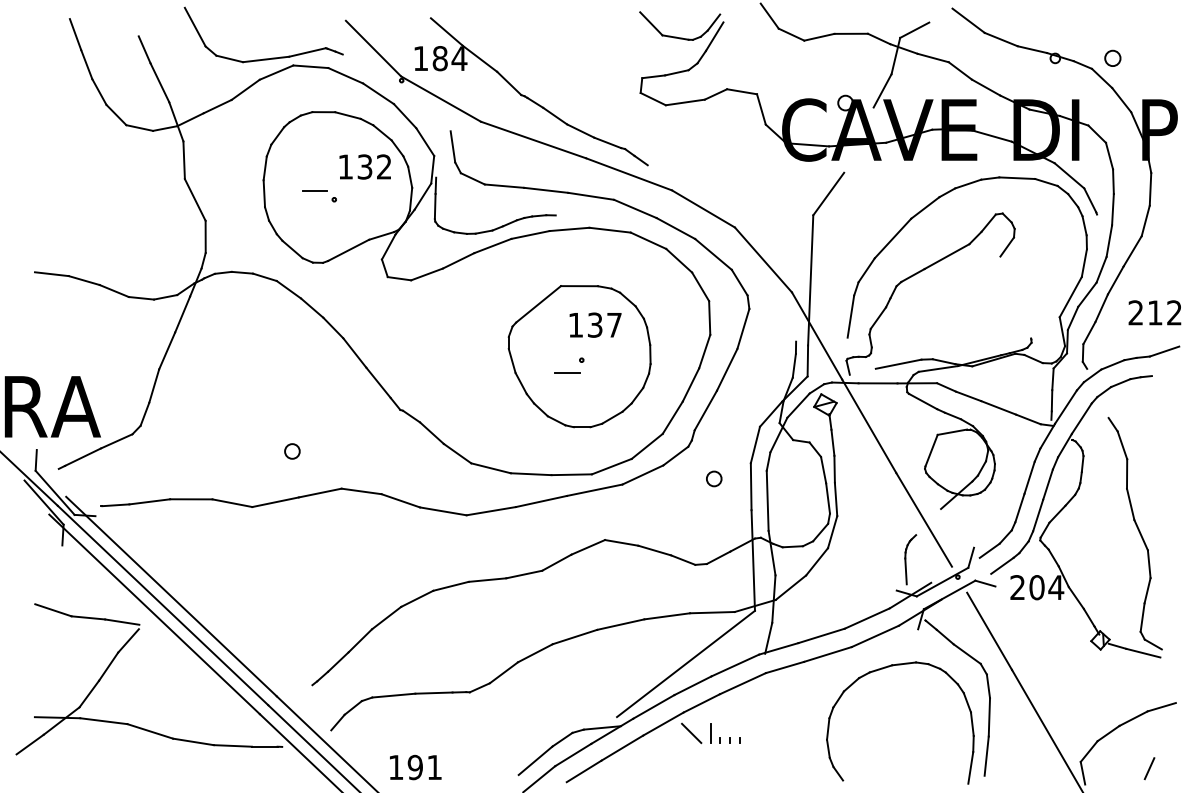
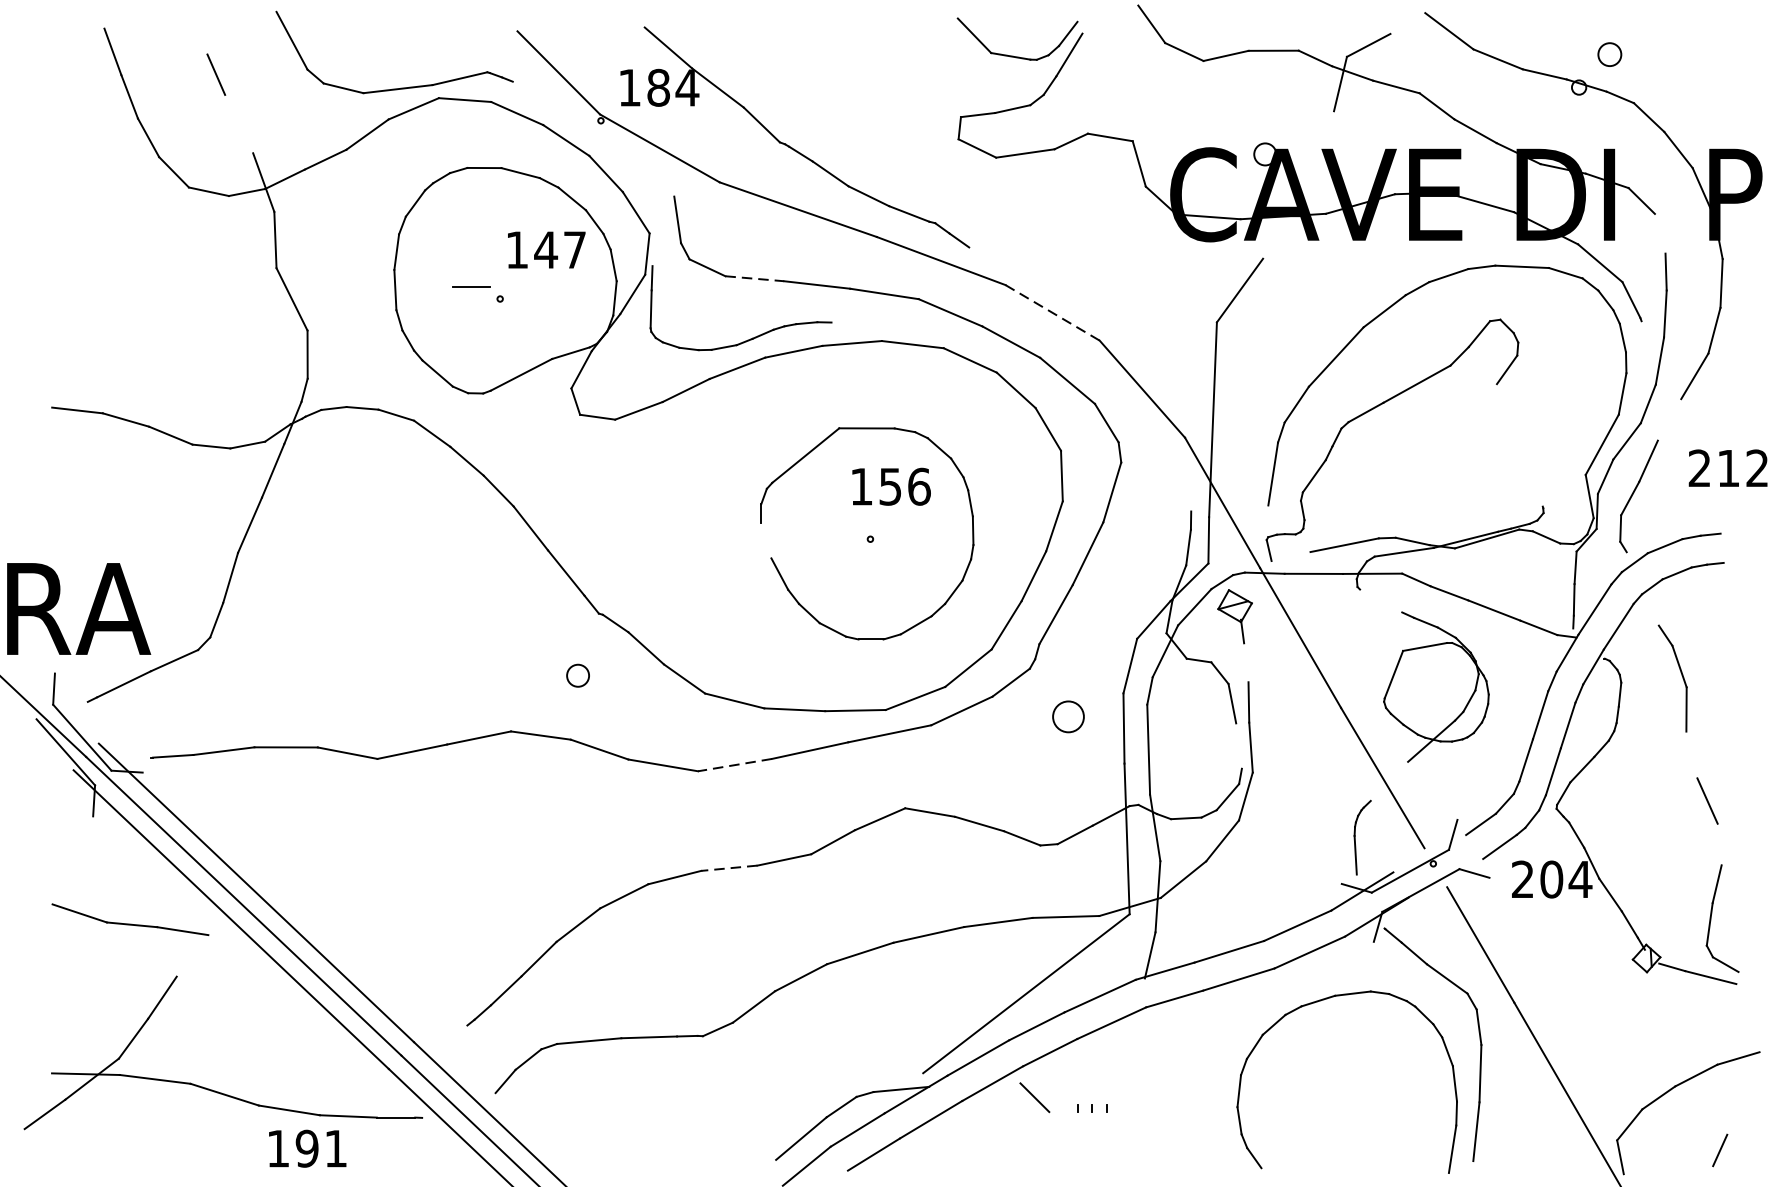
circle: (1112, 57) -> (1609, 53), moved
line: (159, 82) -> (238, 123), removed
line: (882, 90) -> (1320, 135), removed
line: (1109, 155) -> (1660, 232), removed
text: (374, 166) -> (560, 249), 132 -> 147
line: (504, 186) -> (754, 279), solid -> dashed
line: (703, 208) -> (1052, 312), solid -> dashed
line: (1115, 280) -> (1669, 419), removed
text: (605, 324) -> (905, 485), 137 -> 156
line: (1164, 351) -> (1742, 526), removed
line: (511, 361) -> (765, 541), removed
line: (567, 372) -> (849, 557), removed
line: (922, 401) -> (1380, 600), removed
line: (832, 442) -> (1245, 662), removed
circle: (292, 451) -> (578, 675), moved
circle: (714, 478) -> (1069, 716), size x1.4
line: (827, 498) -> (1238, 746), removed
line: (1130, 504) -> (1691, 755), removed
line: (490, 511) -> (733, 765), solid -> dashed
line: (1148, 564) -> (1718, 844), removed
line: (487, 580) -> (729, 868), solid -> dashed
line: (128, 640) -> (192, 958), removed
line: (710, 733) -> (1063, 1097), removed
text: (415, 767) -> (307, 1148), moved

